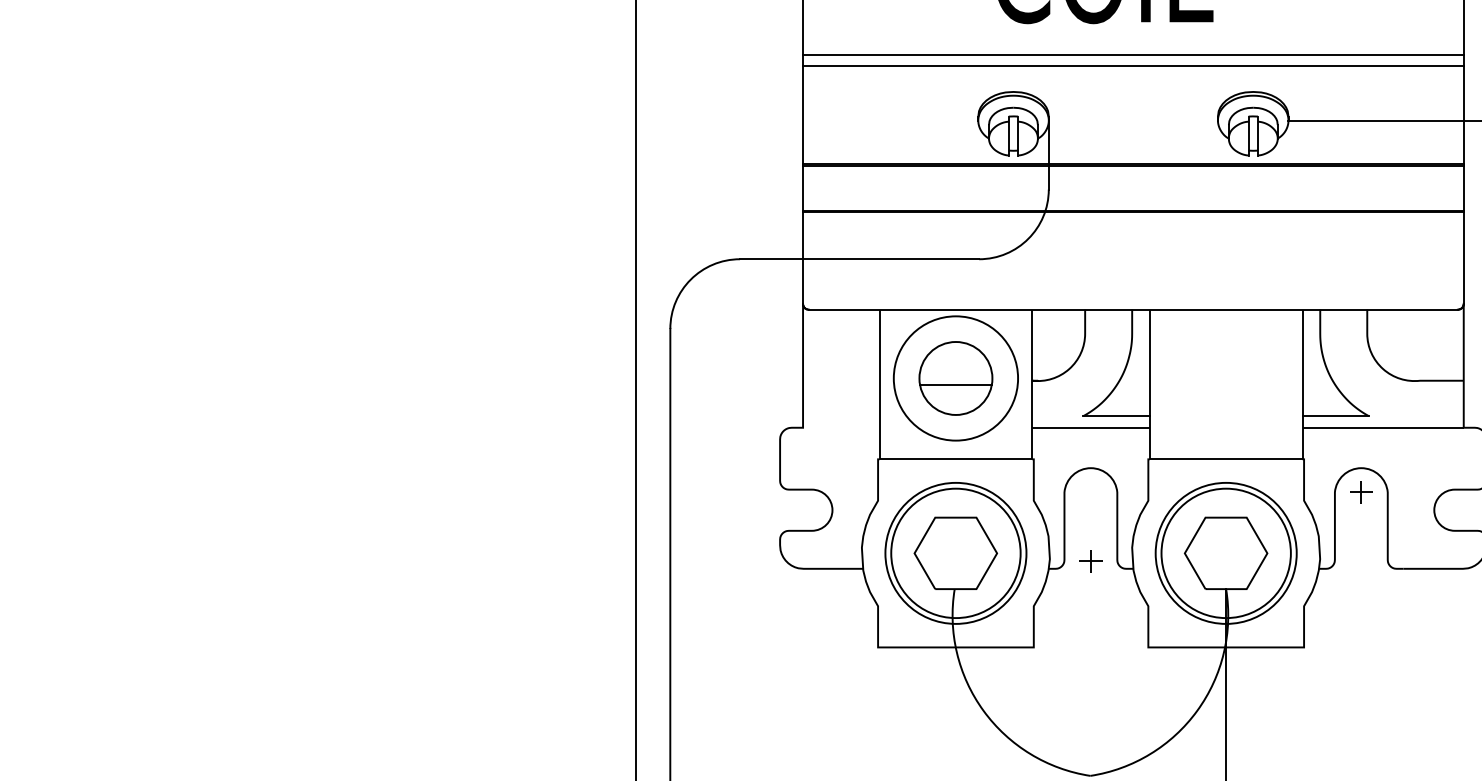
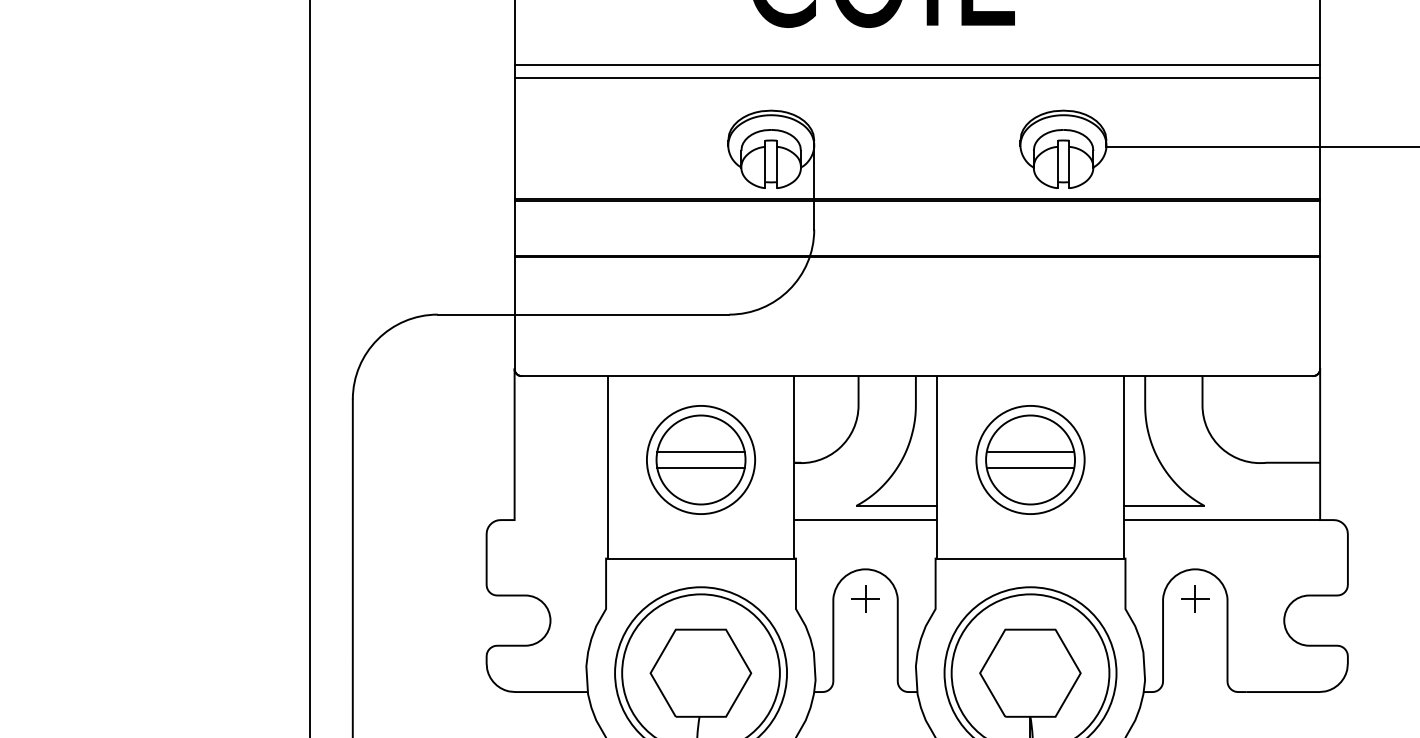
line: (955, 371) -> (700, 451), added
circle: (955, 378) -> (700, 460), size x0.71
part: (1225, 378) -> (1029, 460), added
part: (1090, 561) -> (865, 599), moved

